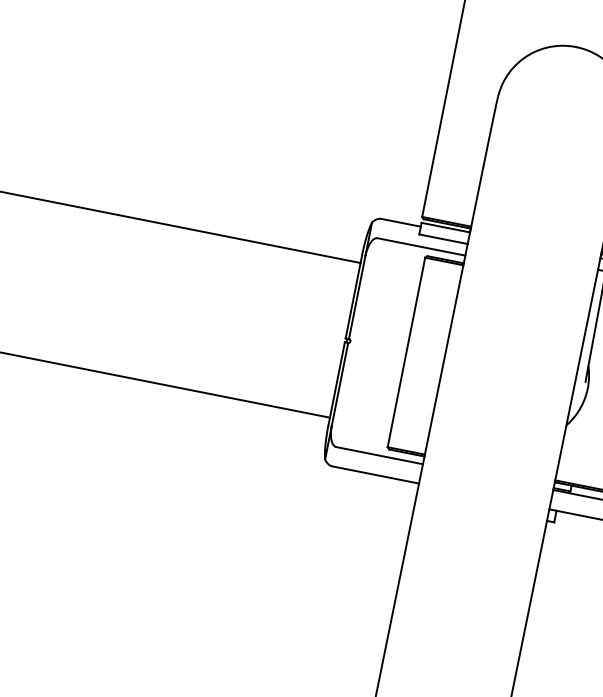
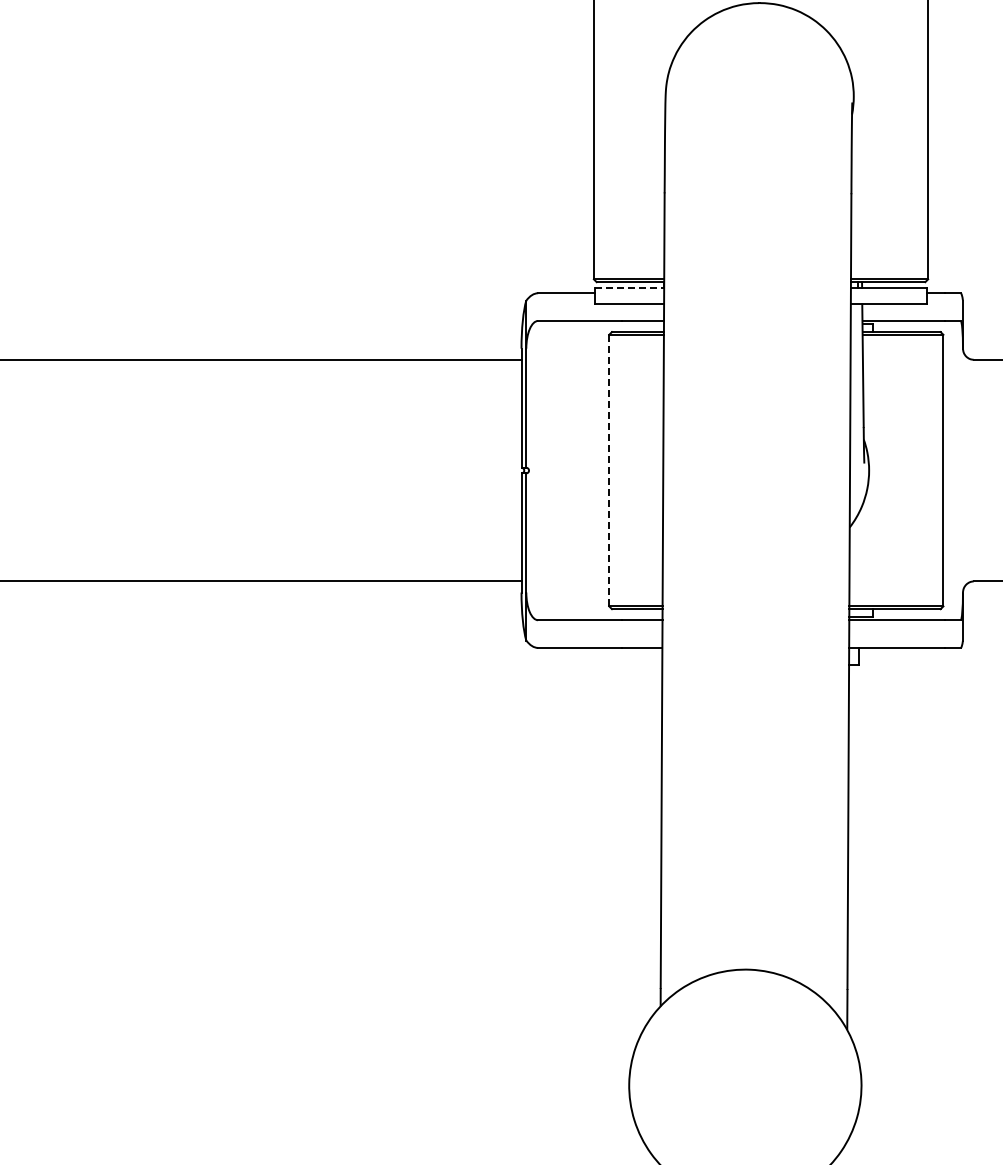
line: (445, 227) -> (629, 287), solid -> dashed
line: (406, 352) -> (609, 470), solid -> dashed

